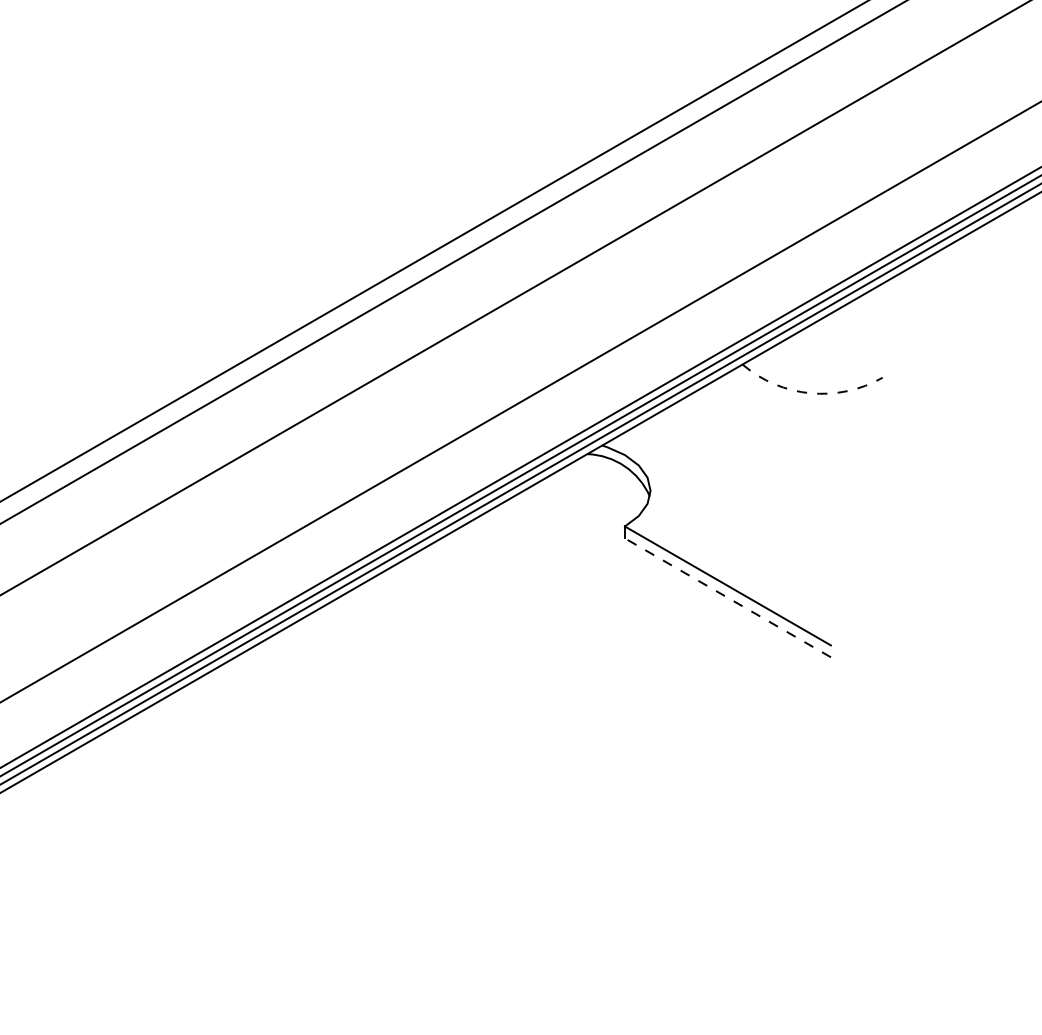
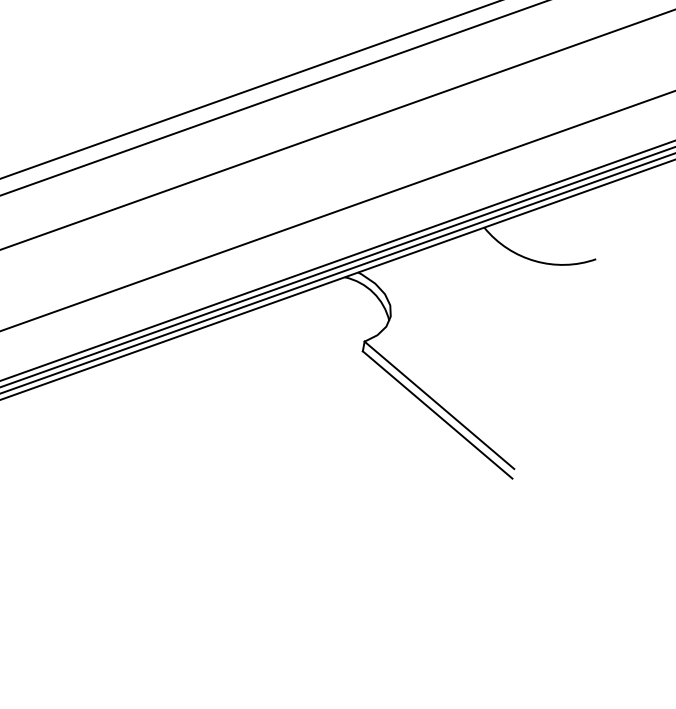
arc: (810, 393) -> (535, 261), dashed -> solid
line: (727, 597) -> (437, 414), dashed -> solid

